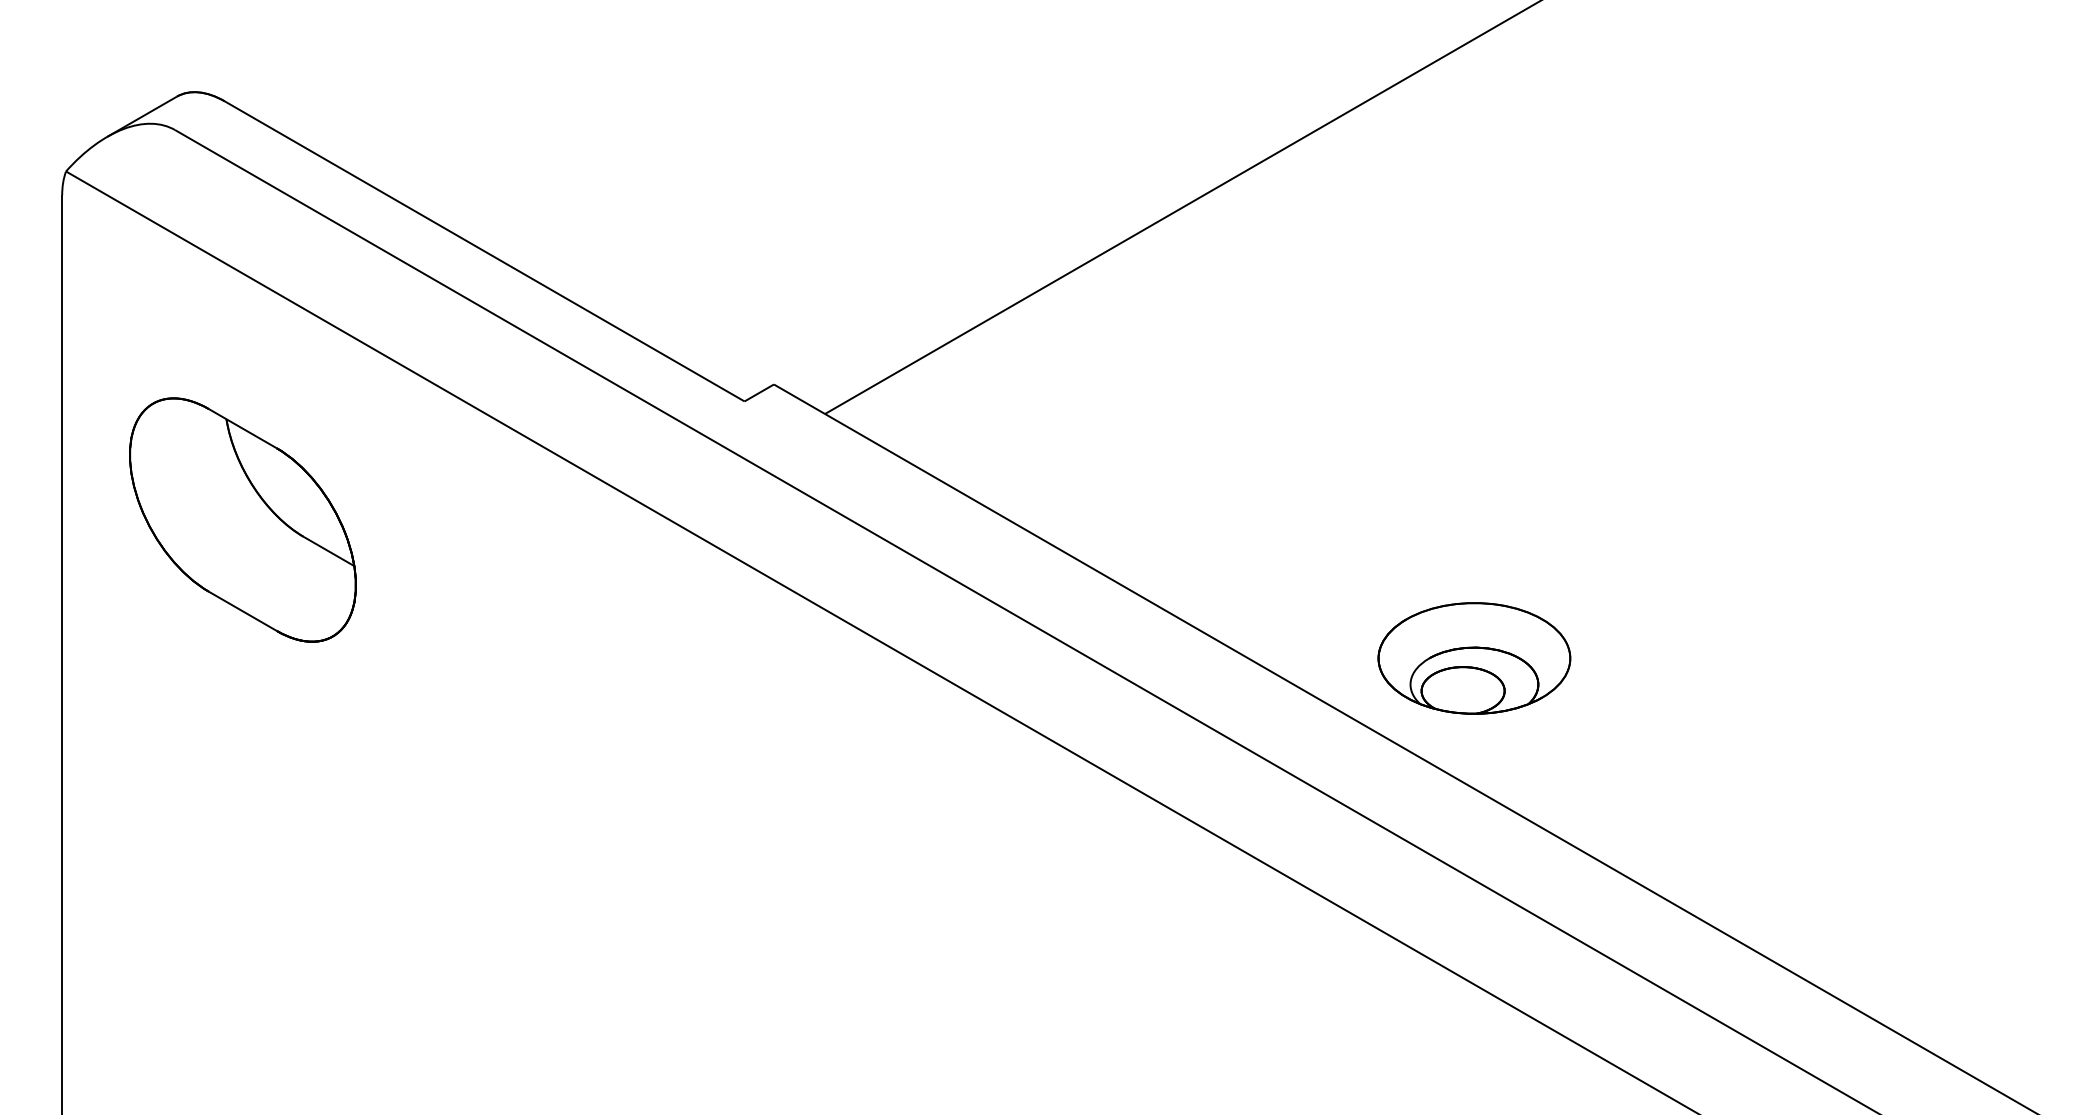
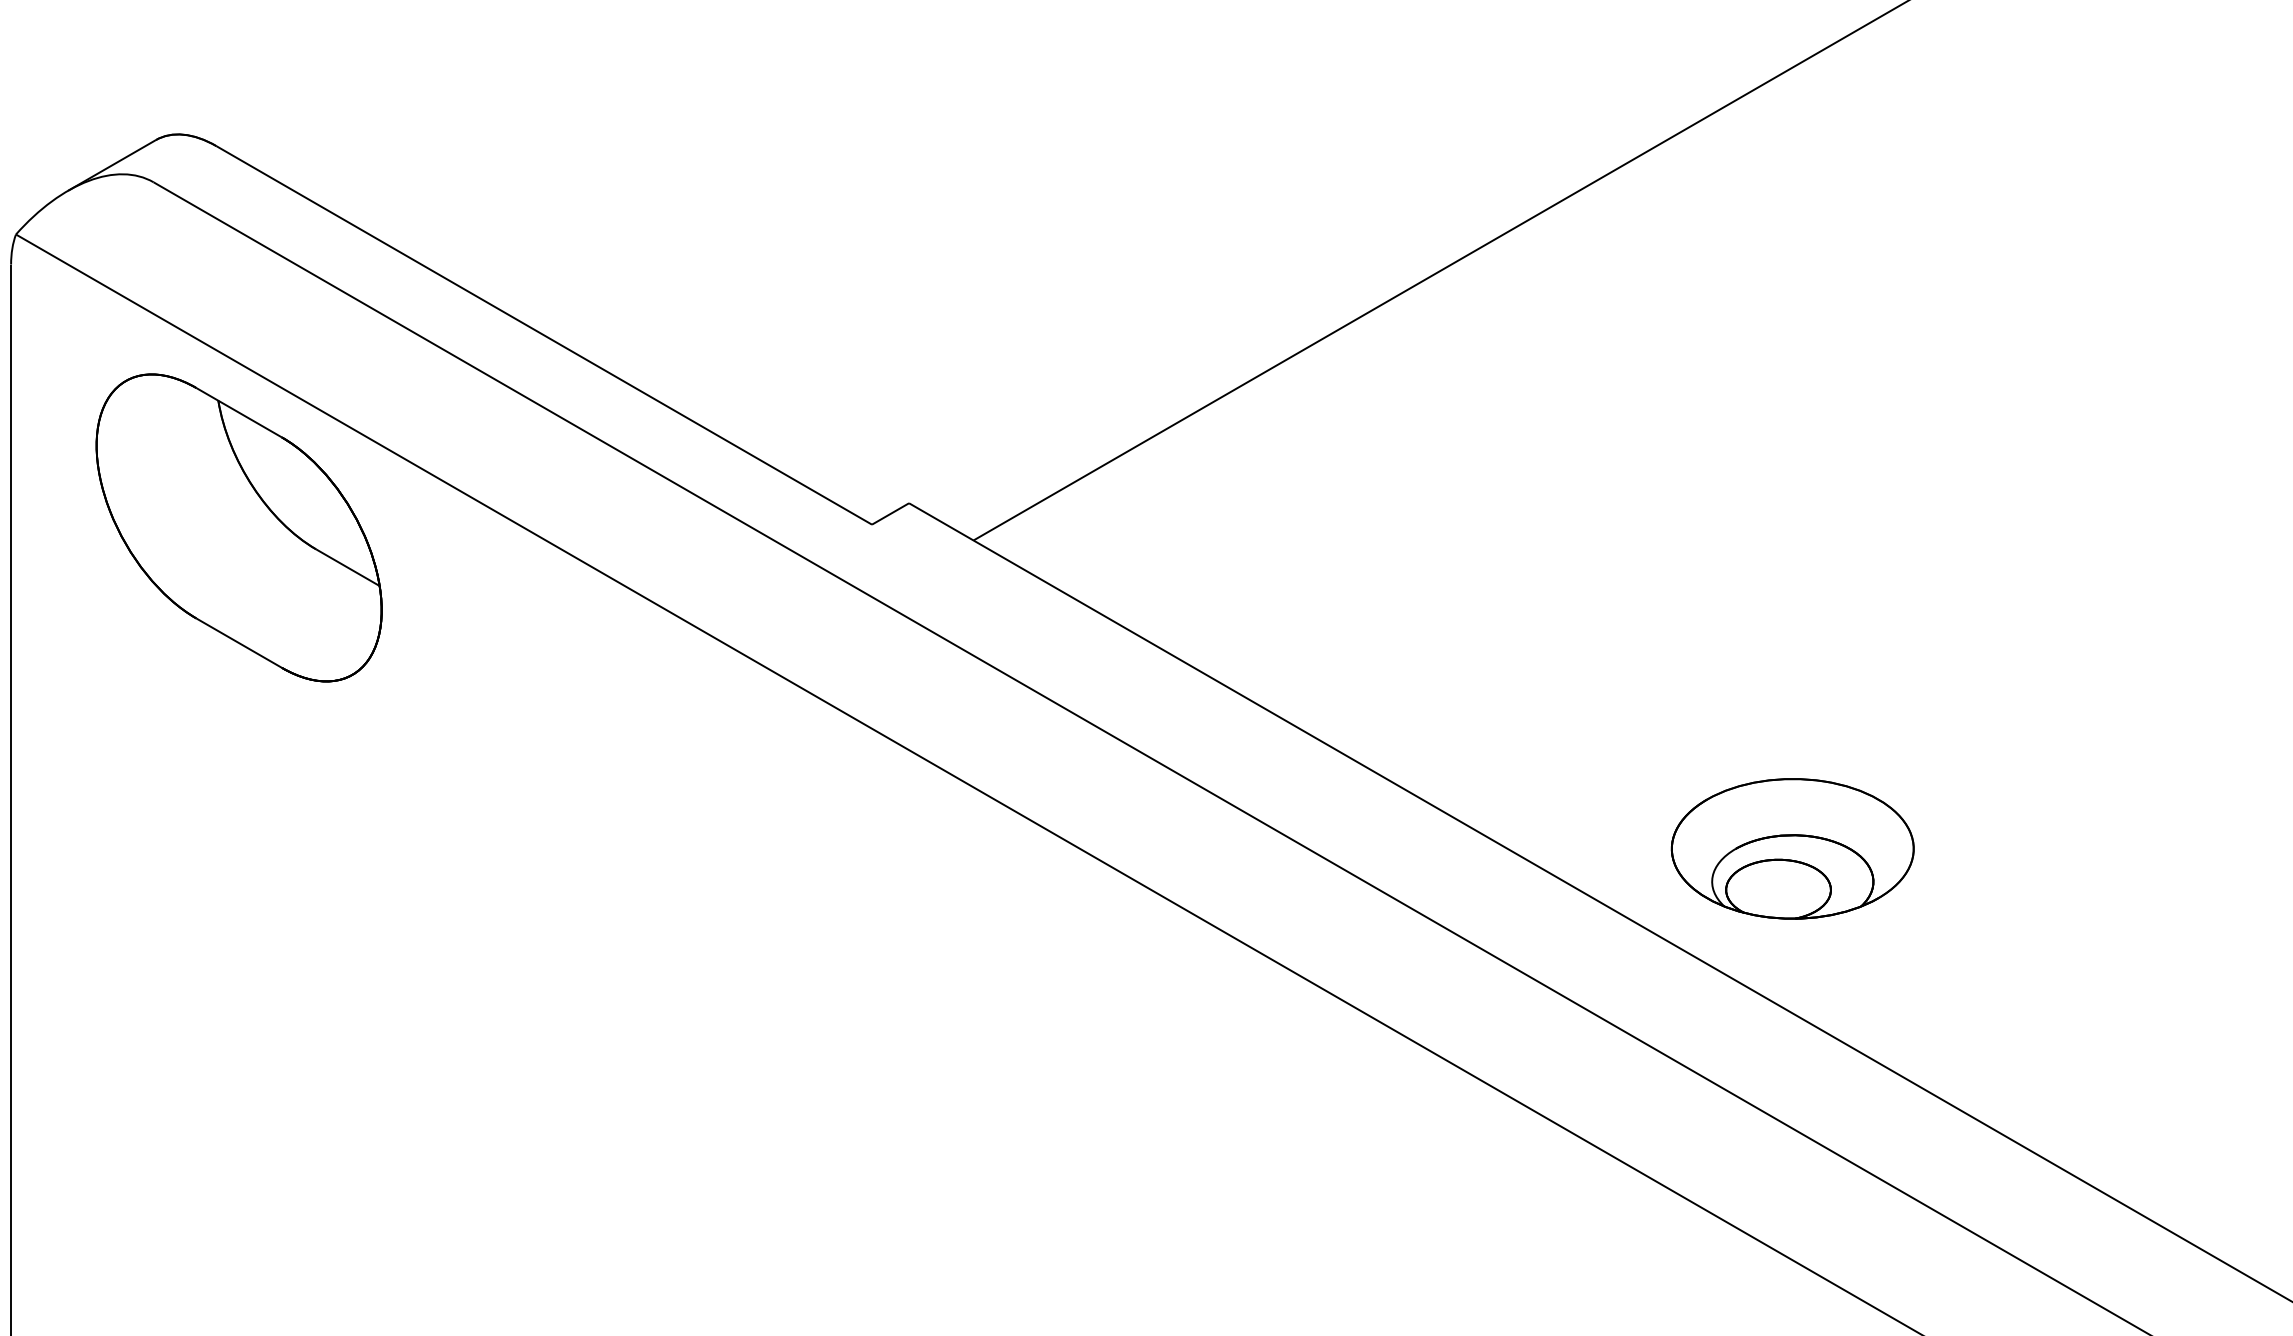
part: (242, 519) -> (238, 527), moved

